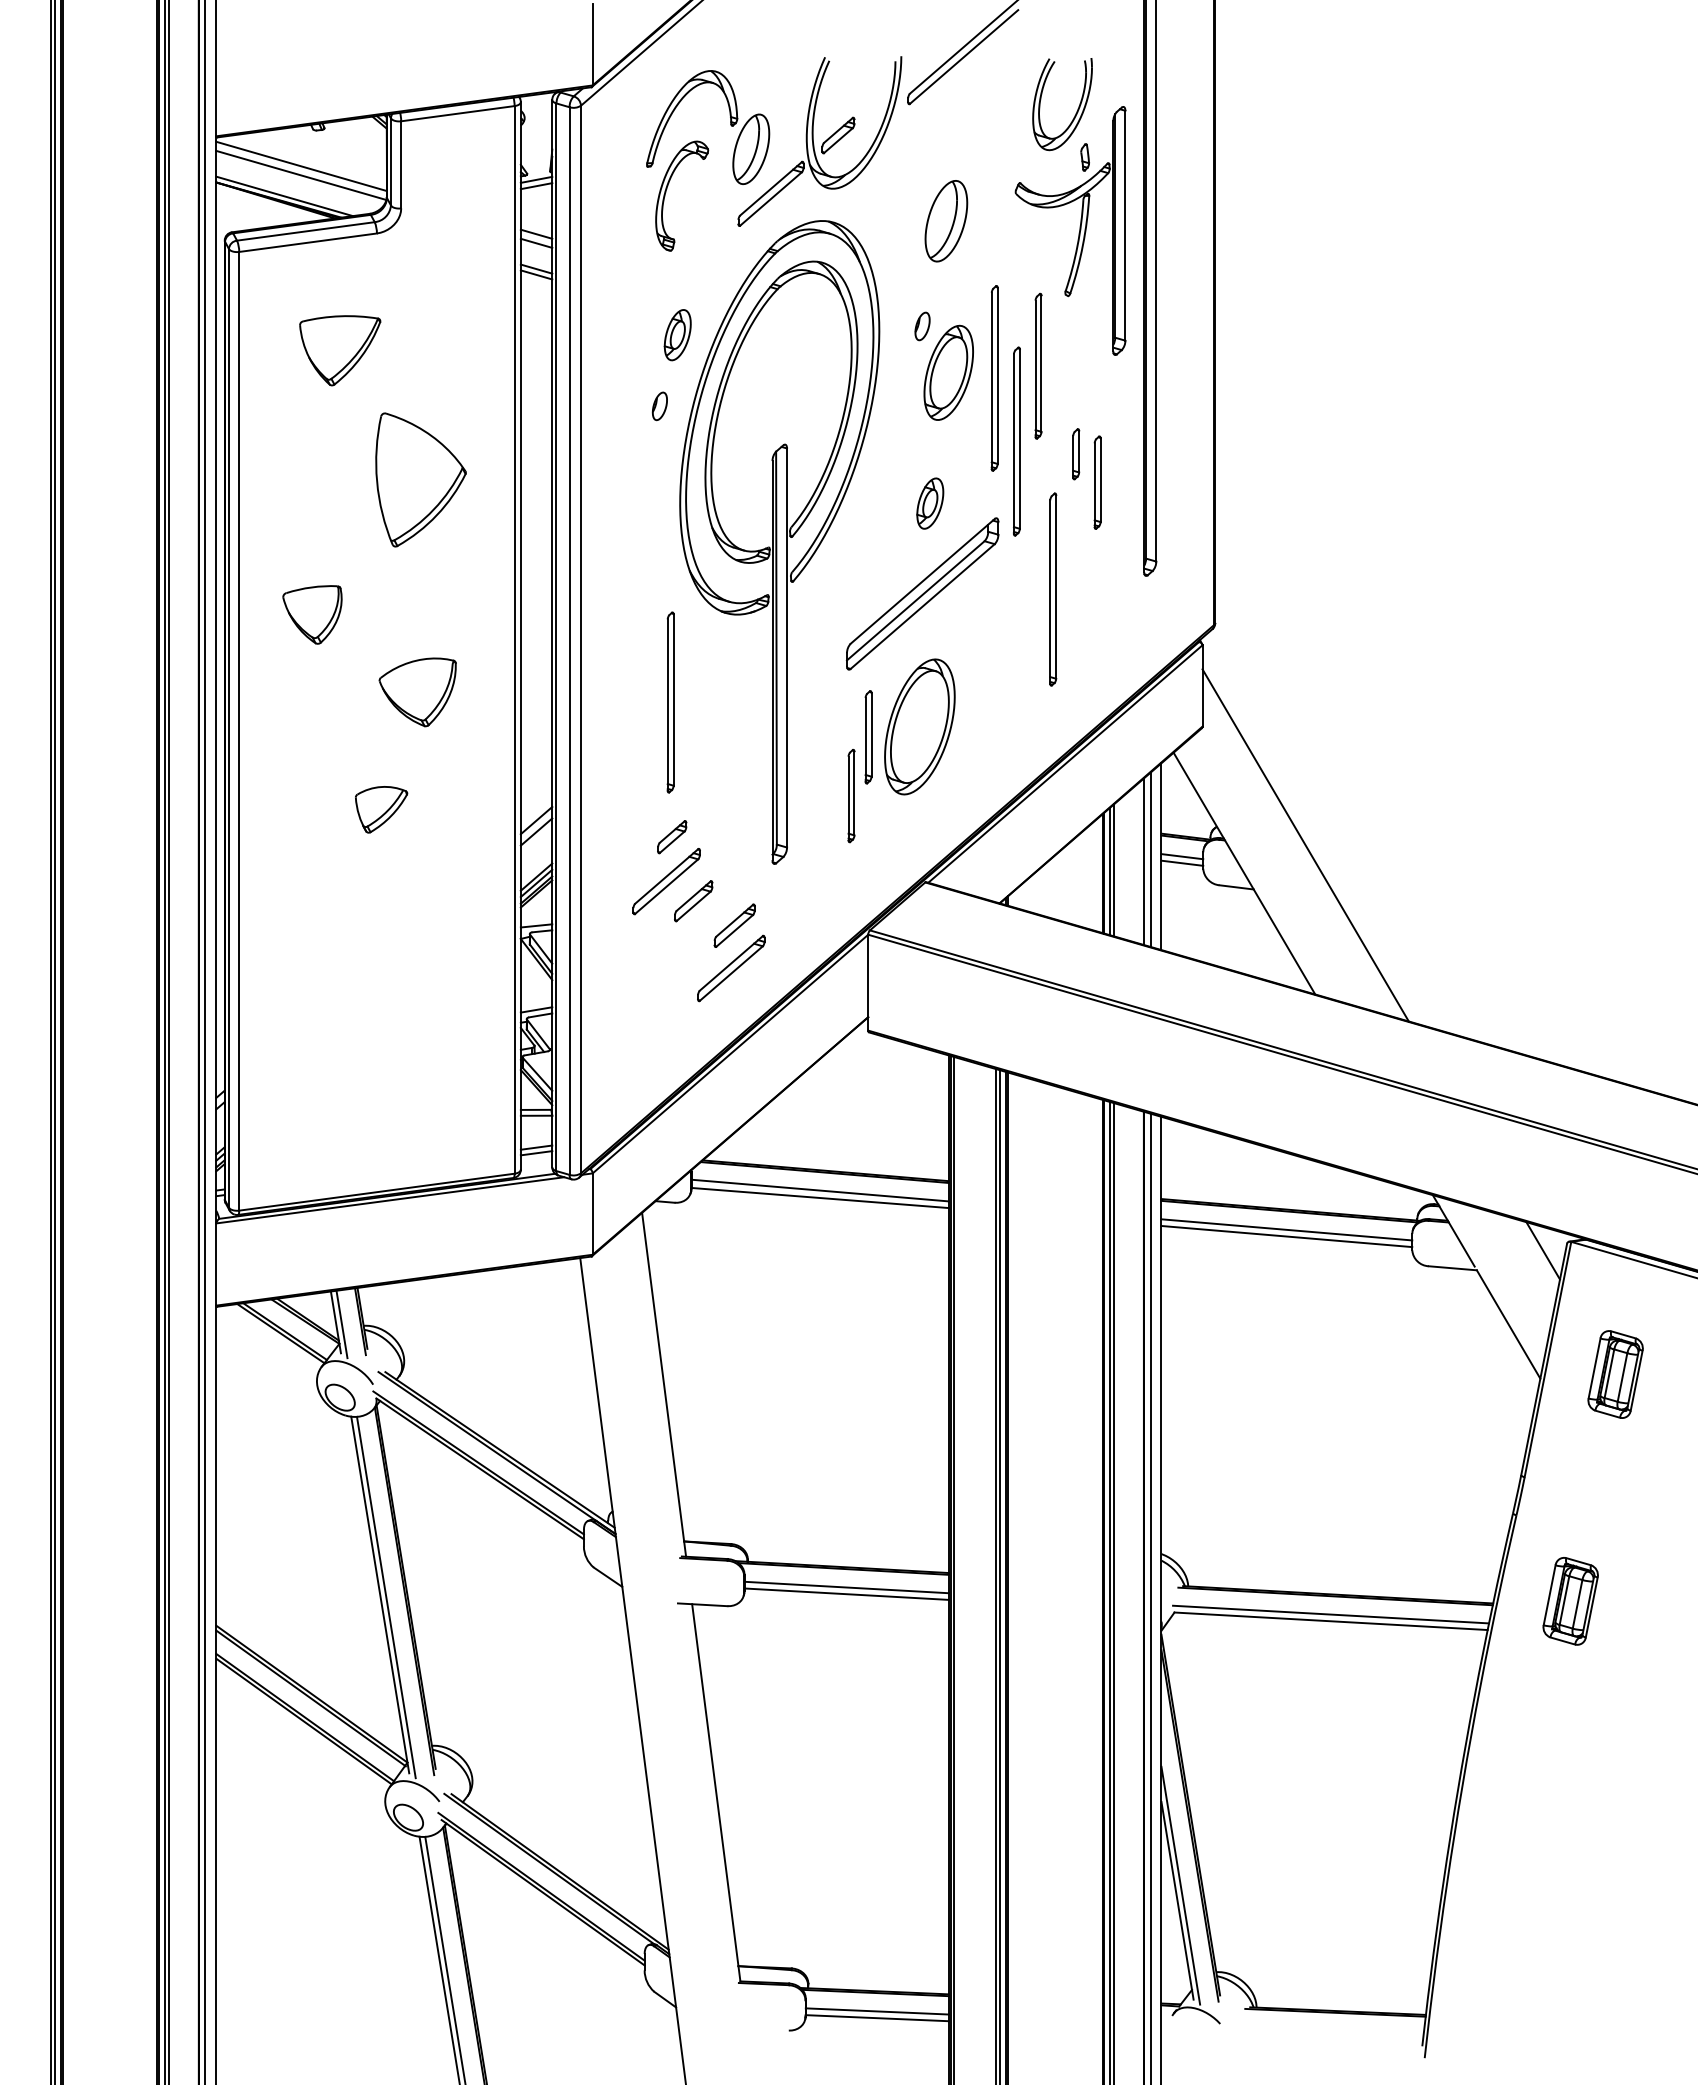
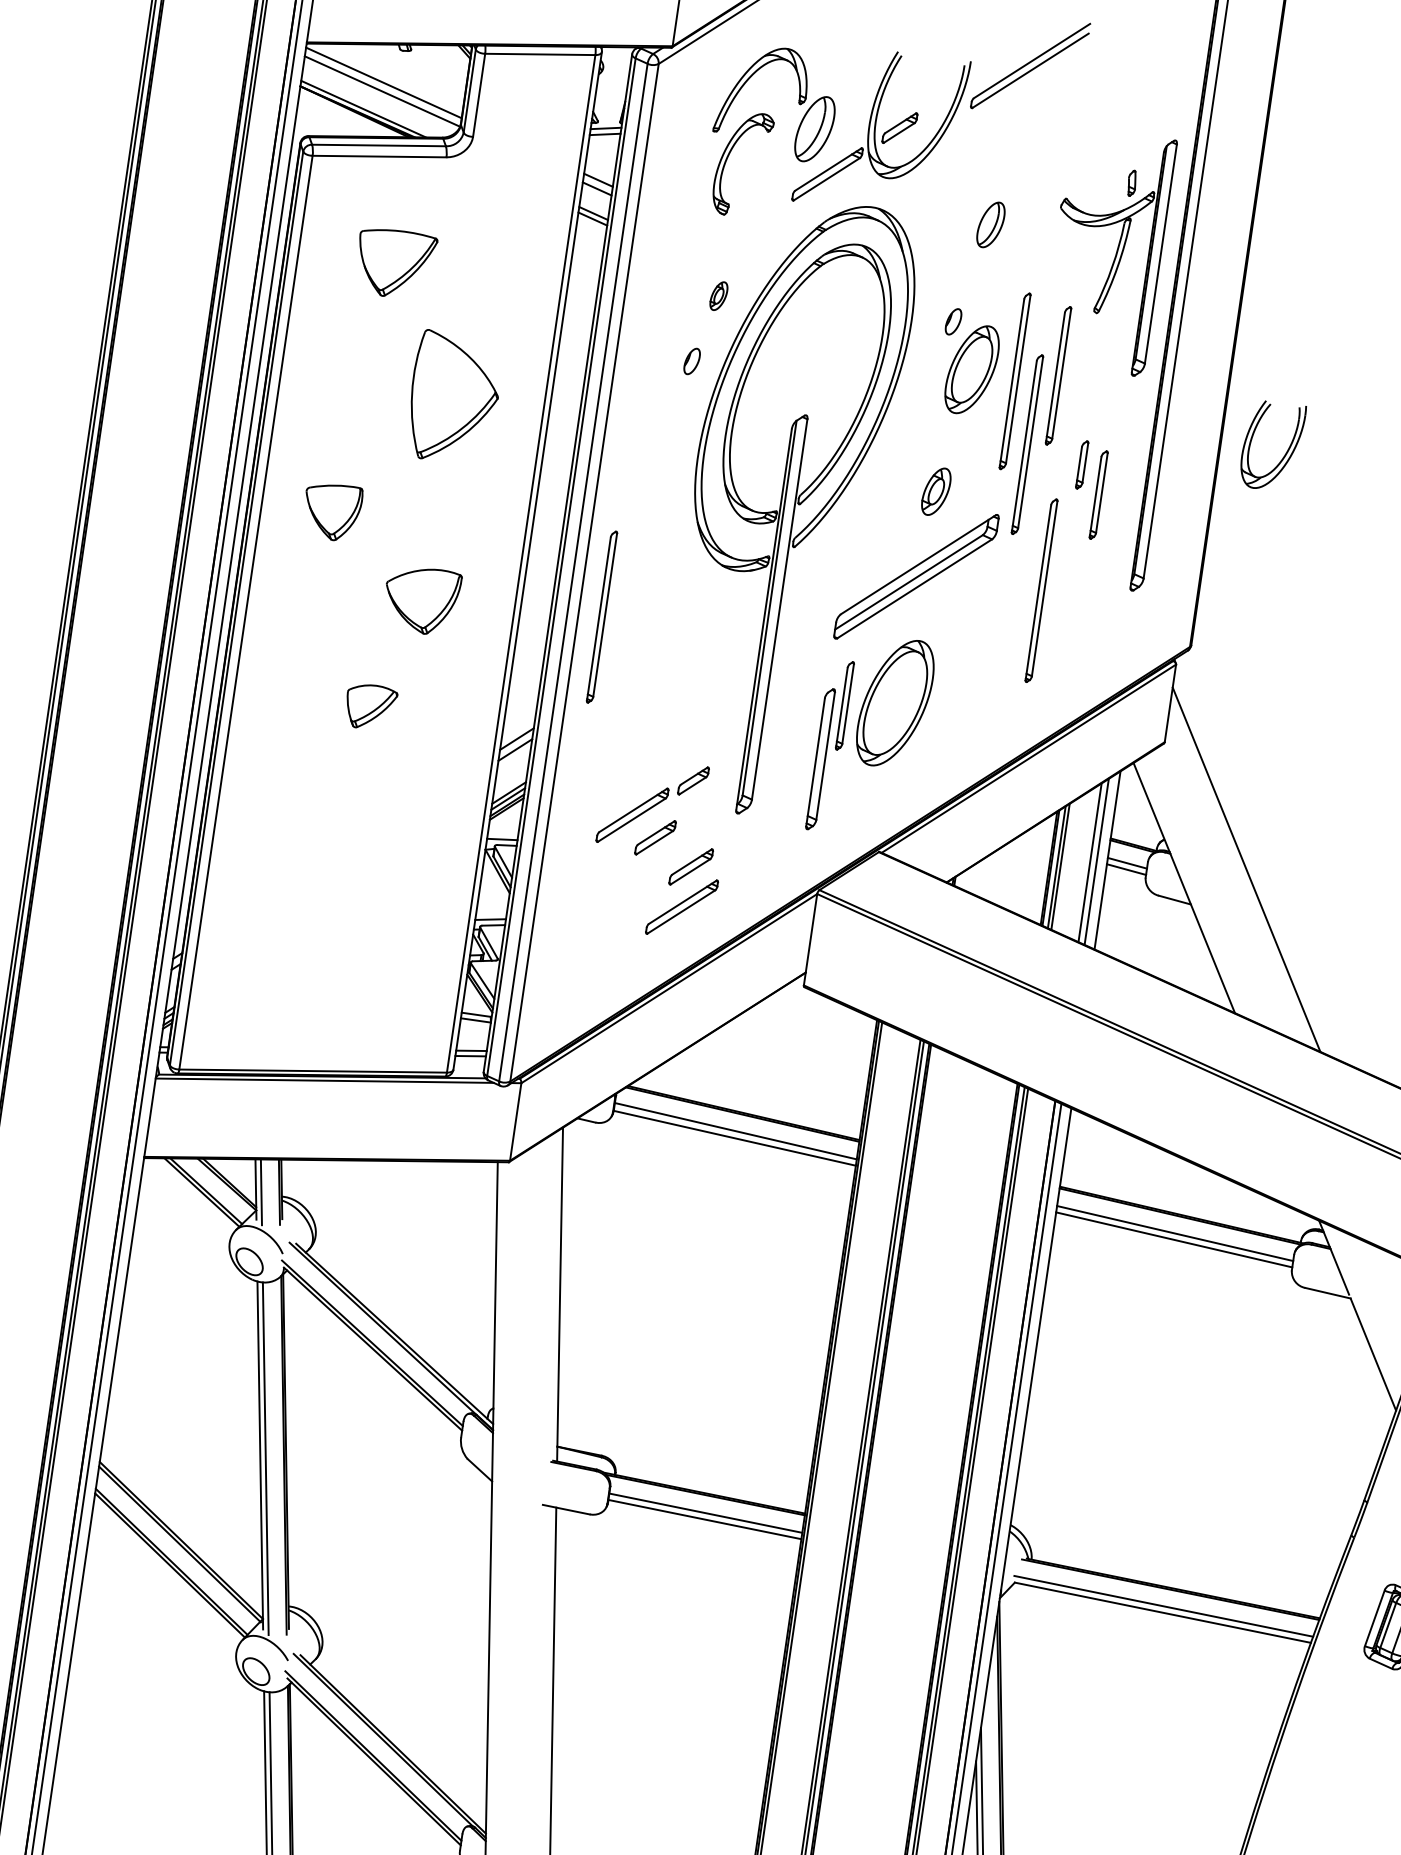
part: (1077, 108) -> (1285, 452), moved
part: (946, 221) -> (990, 225), size x0.6
part: (677, 335) -> (718, 296), size x0.6
part: (670, 702) -> (601, 617), moved
part: (851, 796) -> (820, 759), size x1.6
part: (672, 837) -> (693, 781), moved

